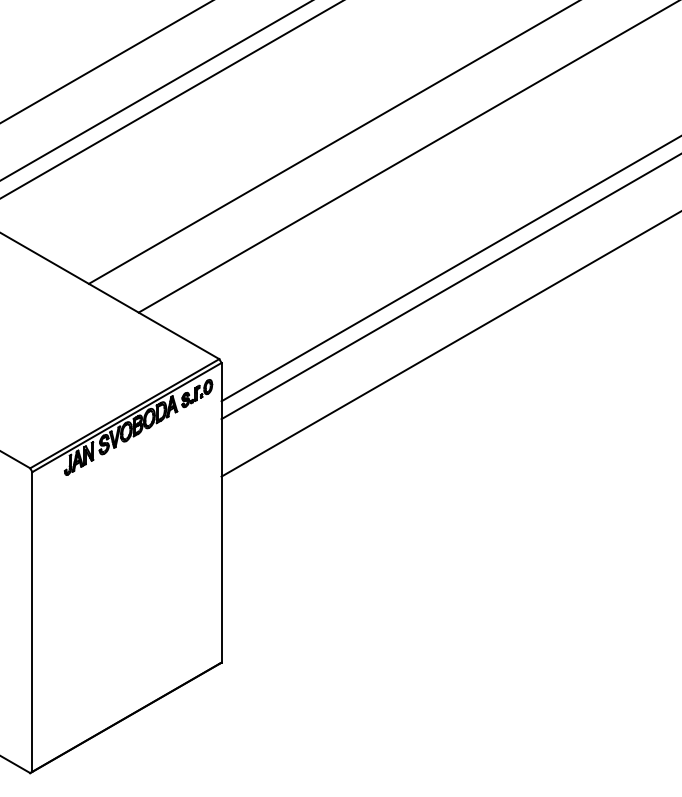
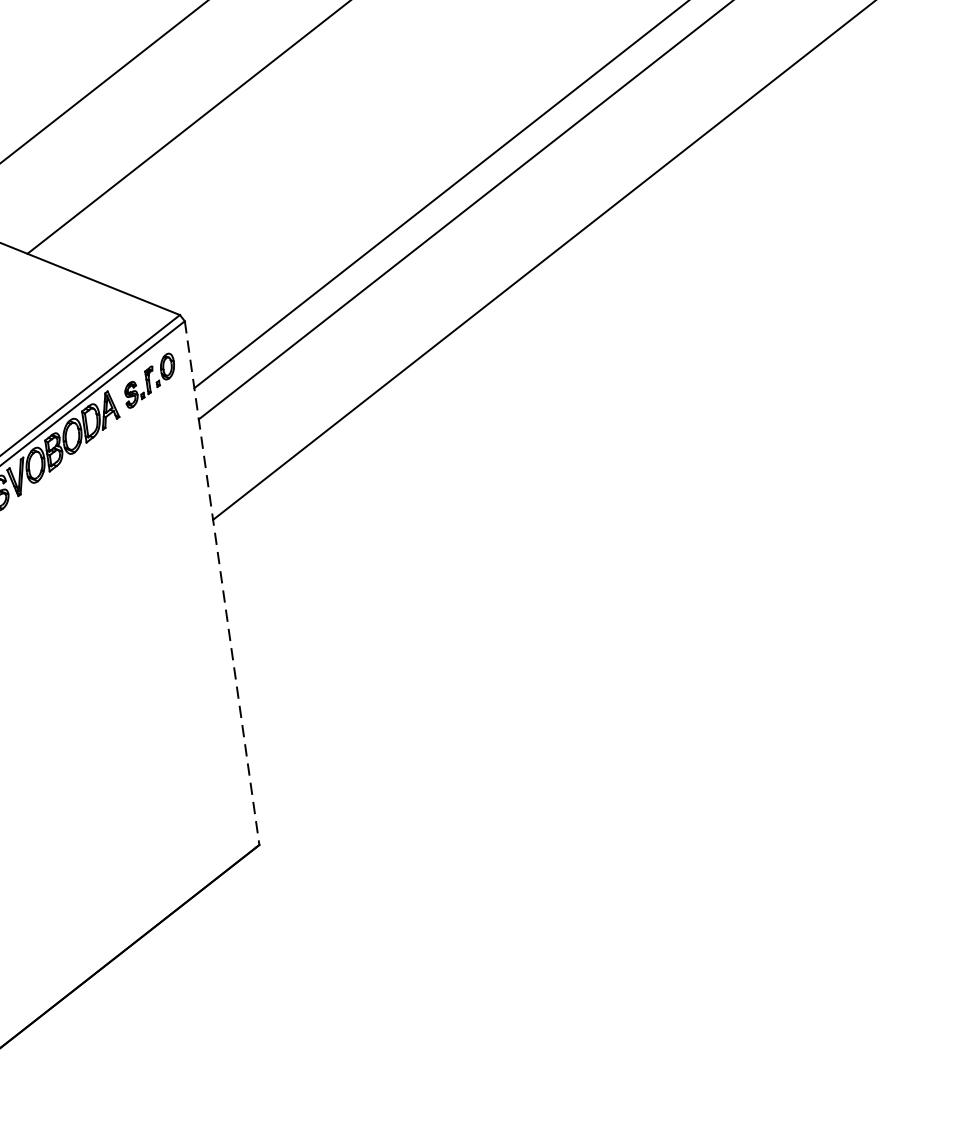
line: (221, 512) -> (221, 582), solid -> dashed

